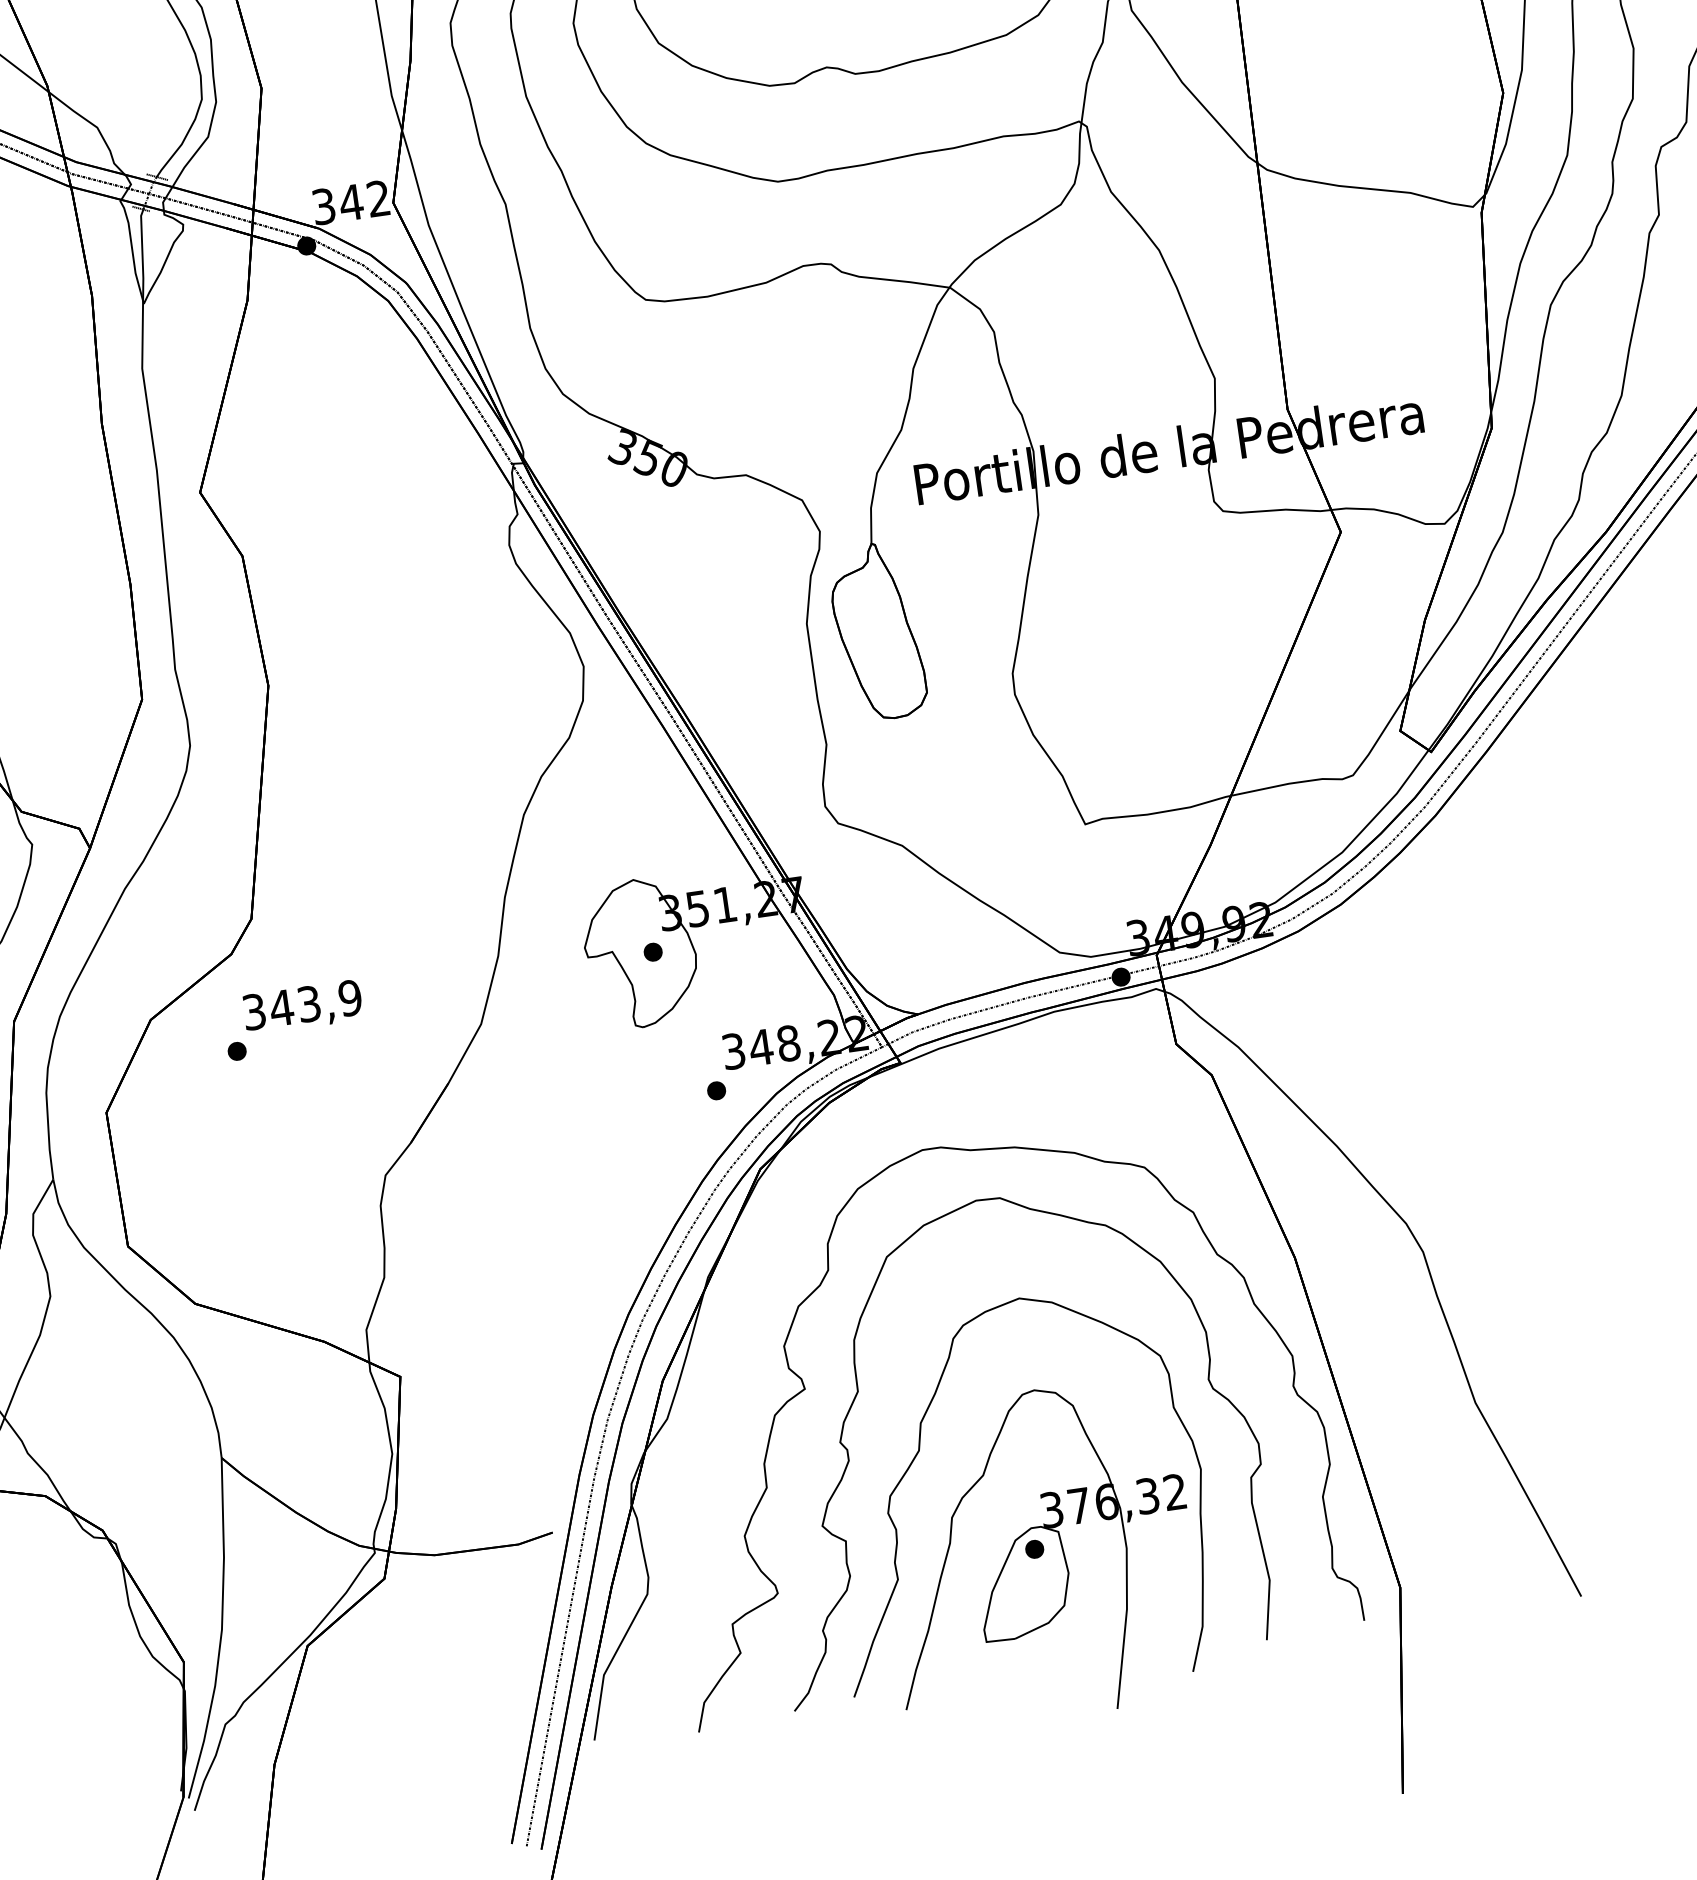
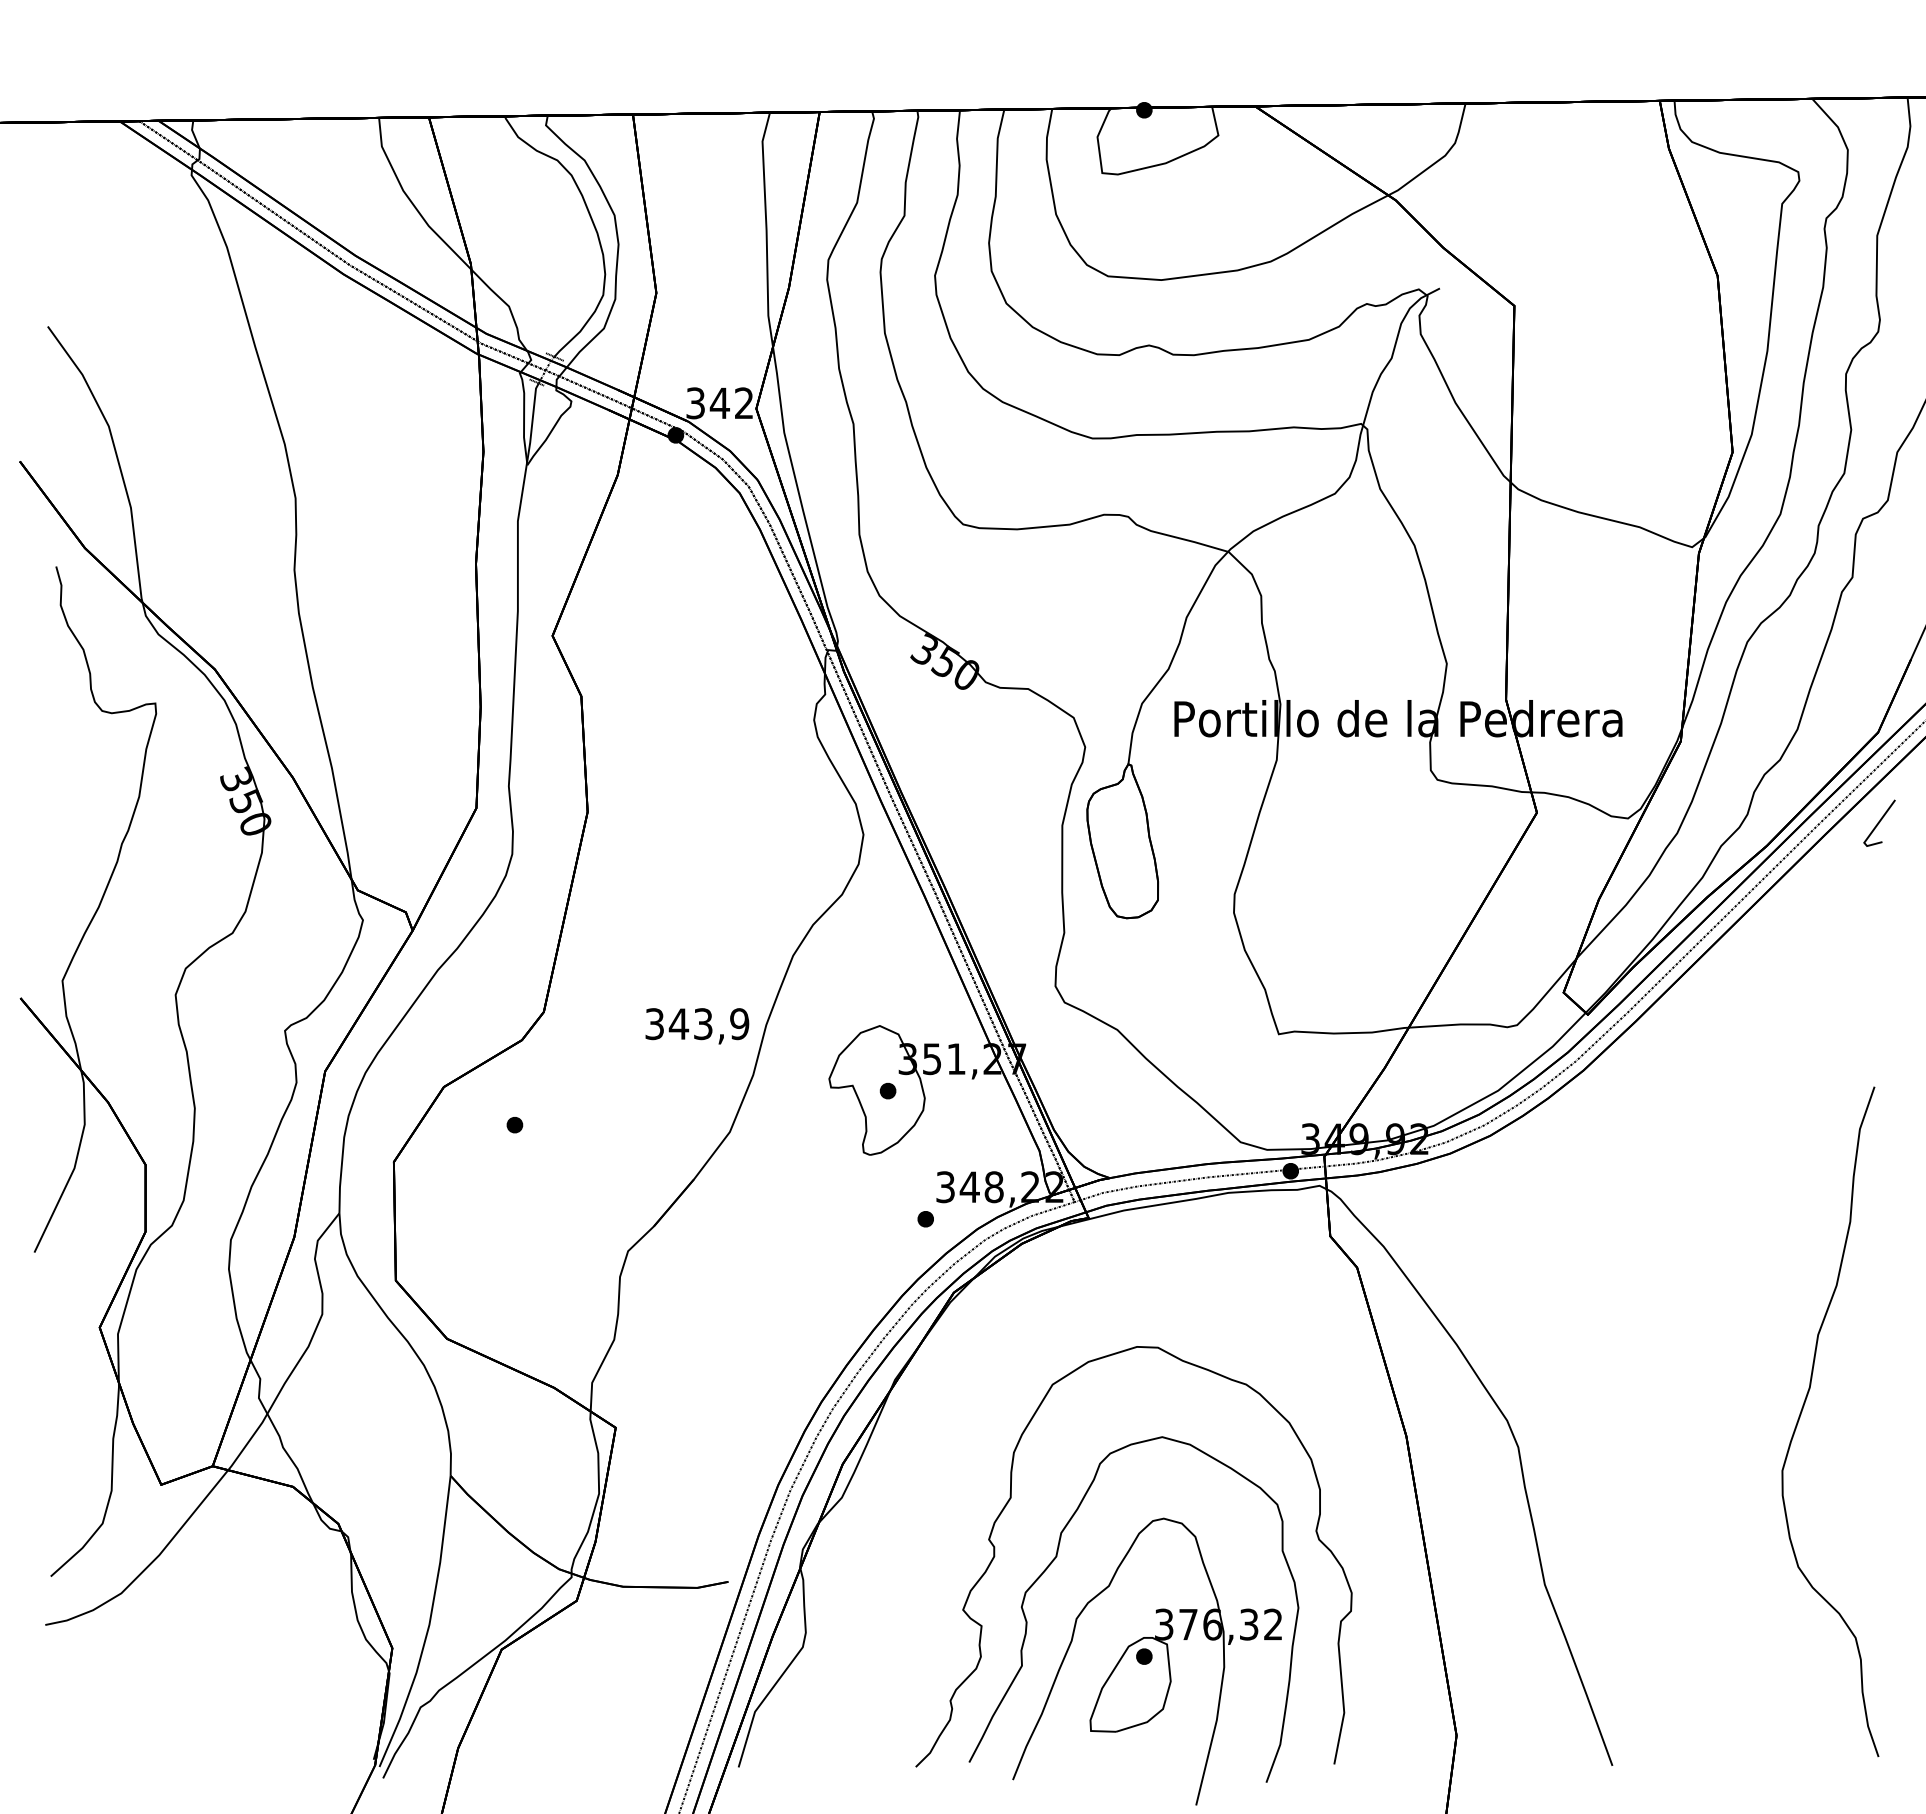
text: (303, 1007) -> (697, 1026), moved
part: (805, 1389) -> (965, 1489), removed

